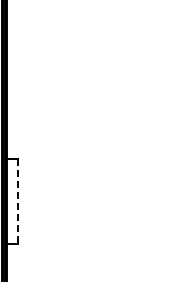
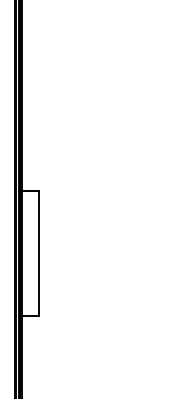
line: (18, 201) -> (38, 254), dashed -> solid

